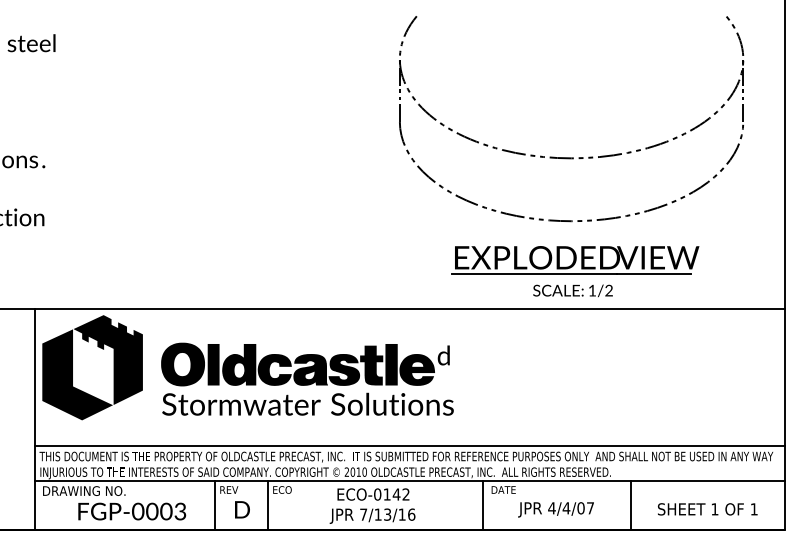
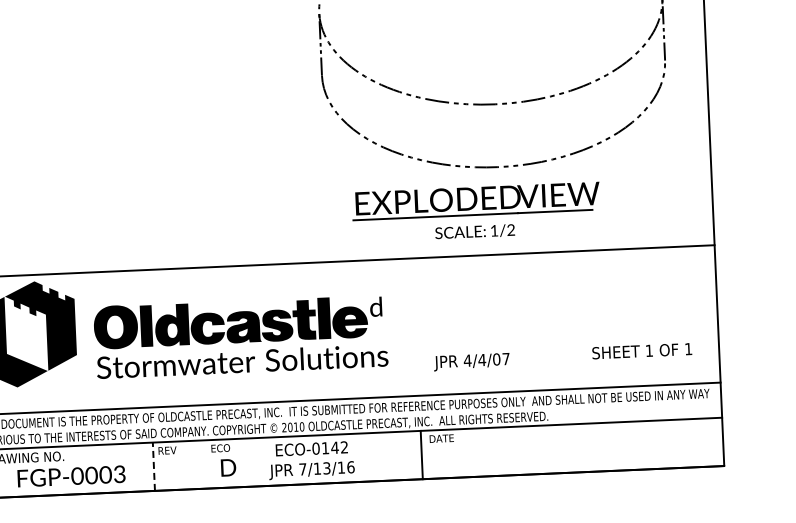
part: (575, 271) -> (476, 212), moved
line: (214, 505) -> (153, 466), solid -> dashed
line: (267, 505) -> (206, 464), removed
line: (631, 505) -> (570, 448), removed
text: (242, 509) -> (228, 467), moved
text: (555, 509) -> (471, 361), moved
text: (707, 509) -> (641, 351), moved

